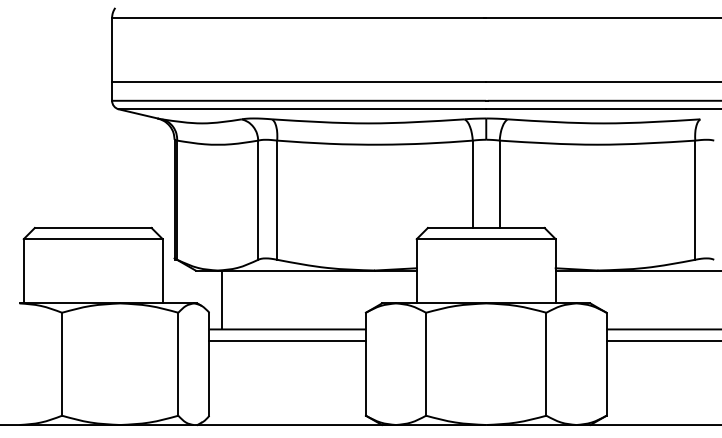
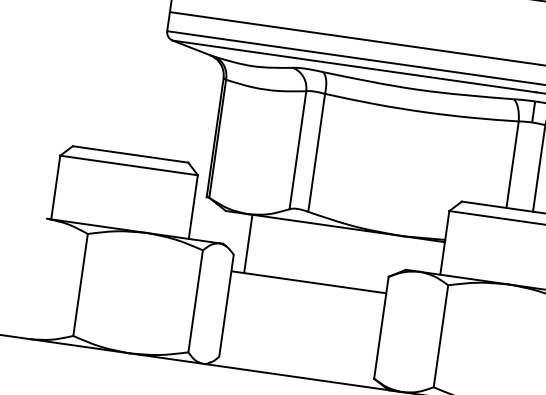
line: (287, 340) -> (307, 293), removed

